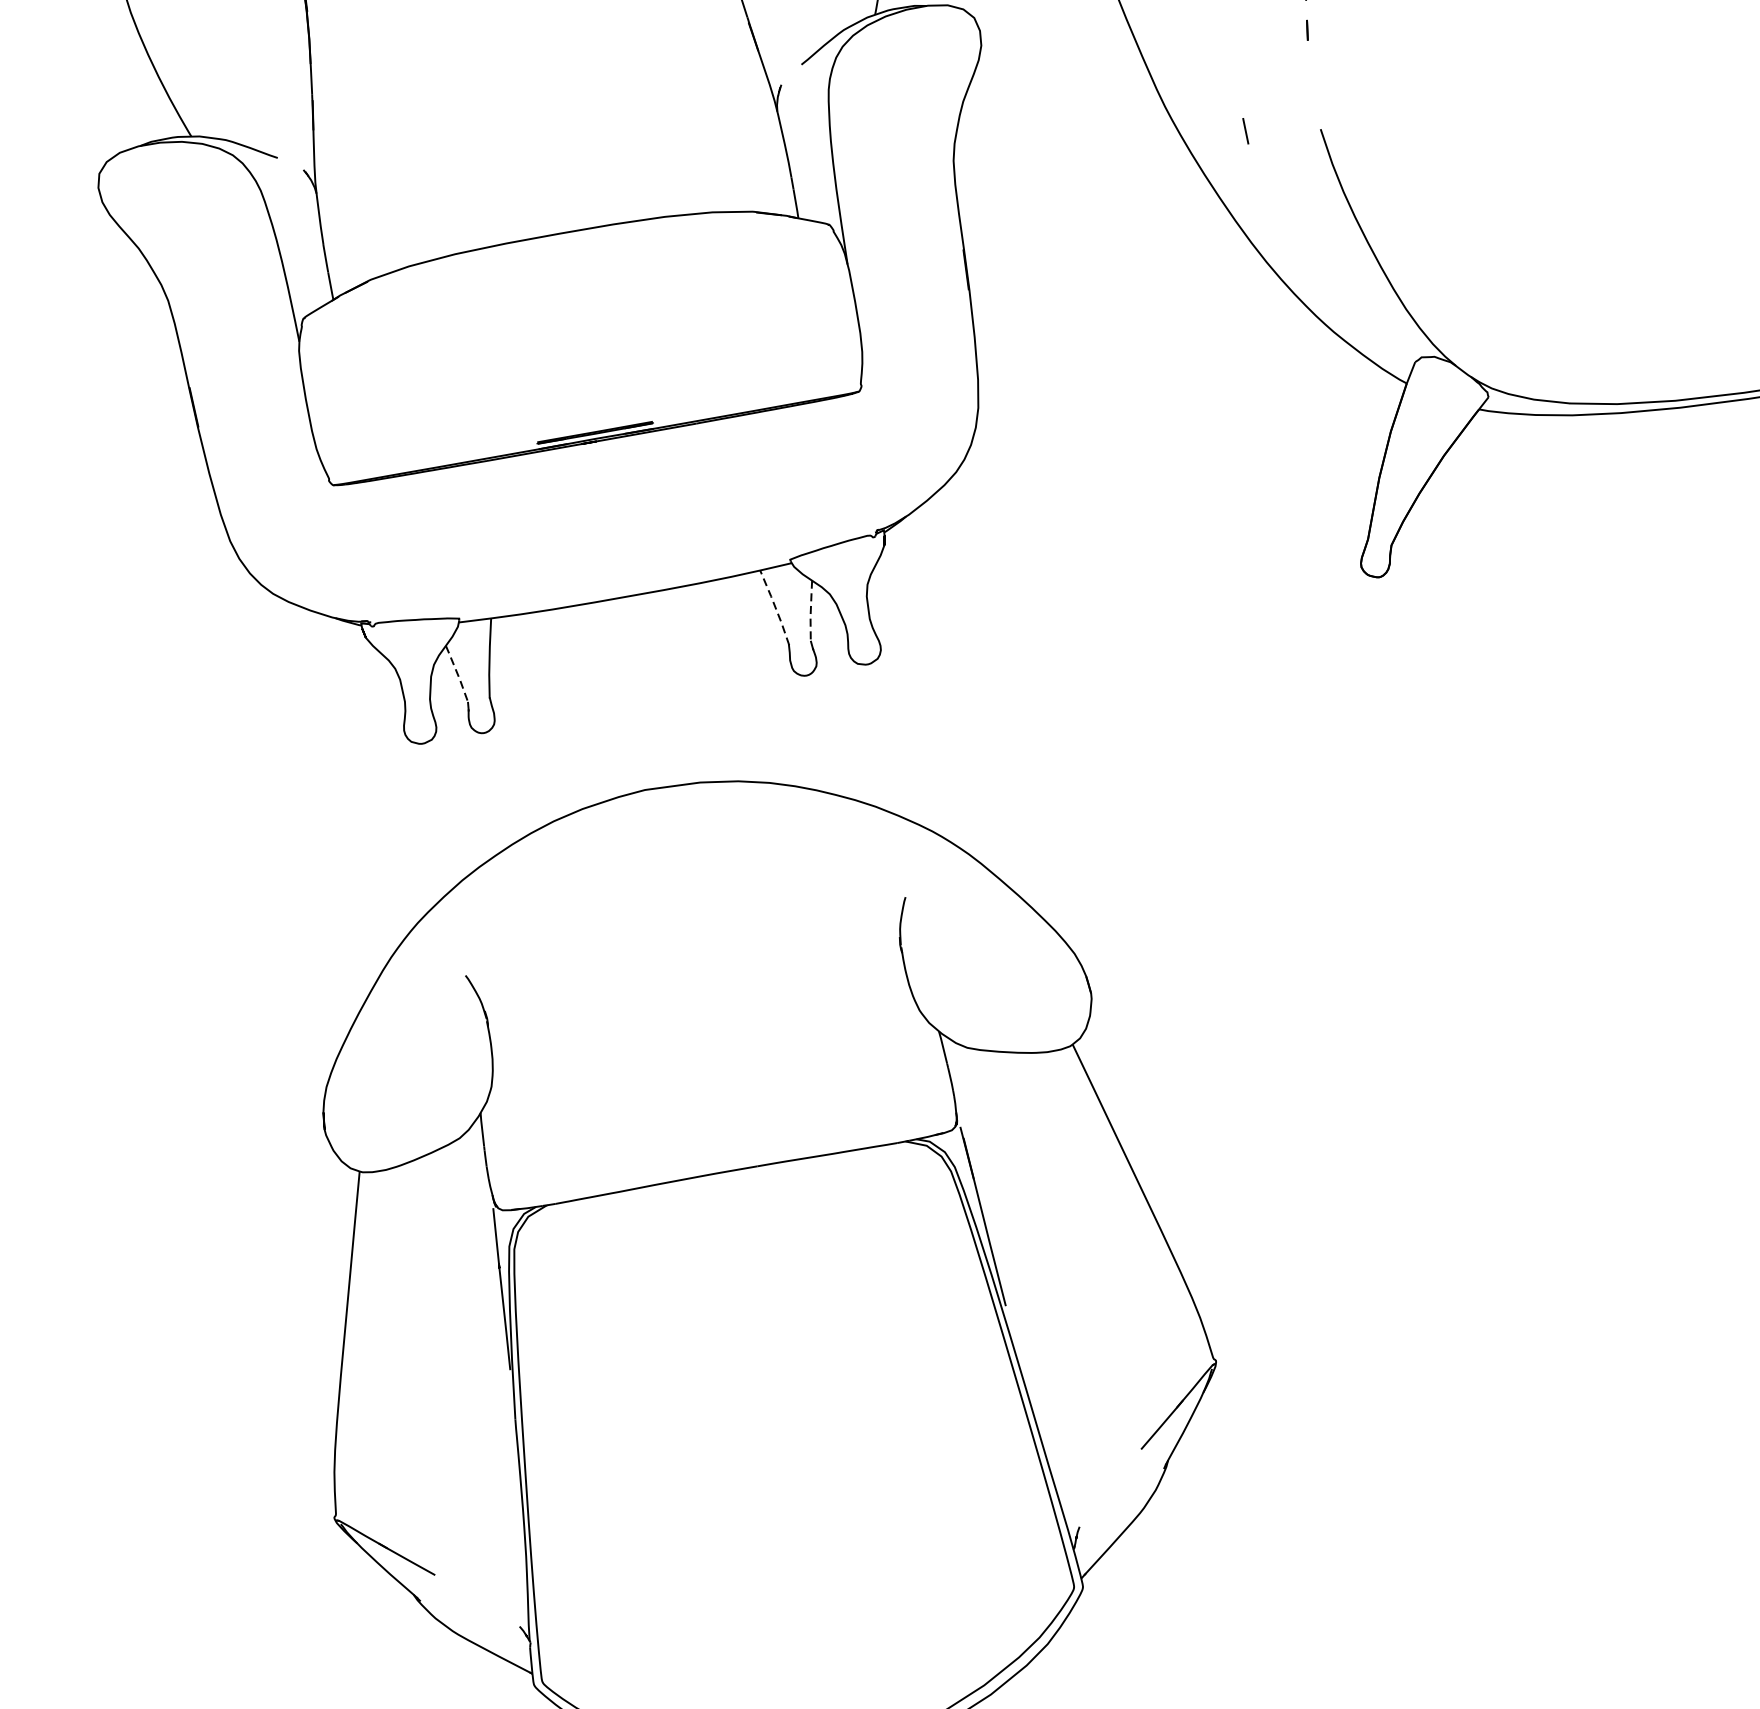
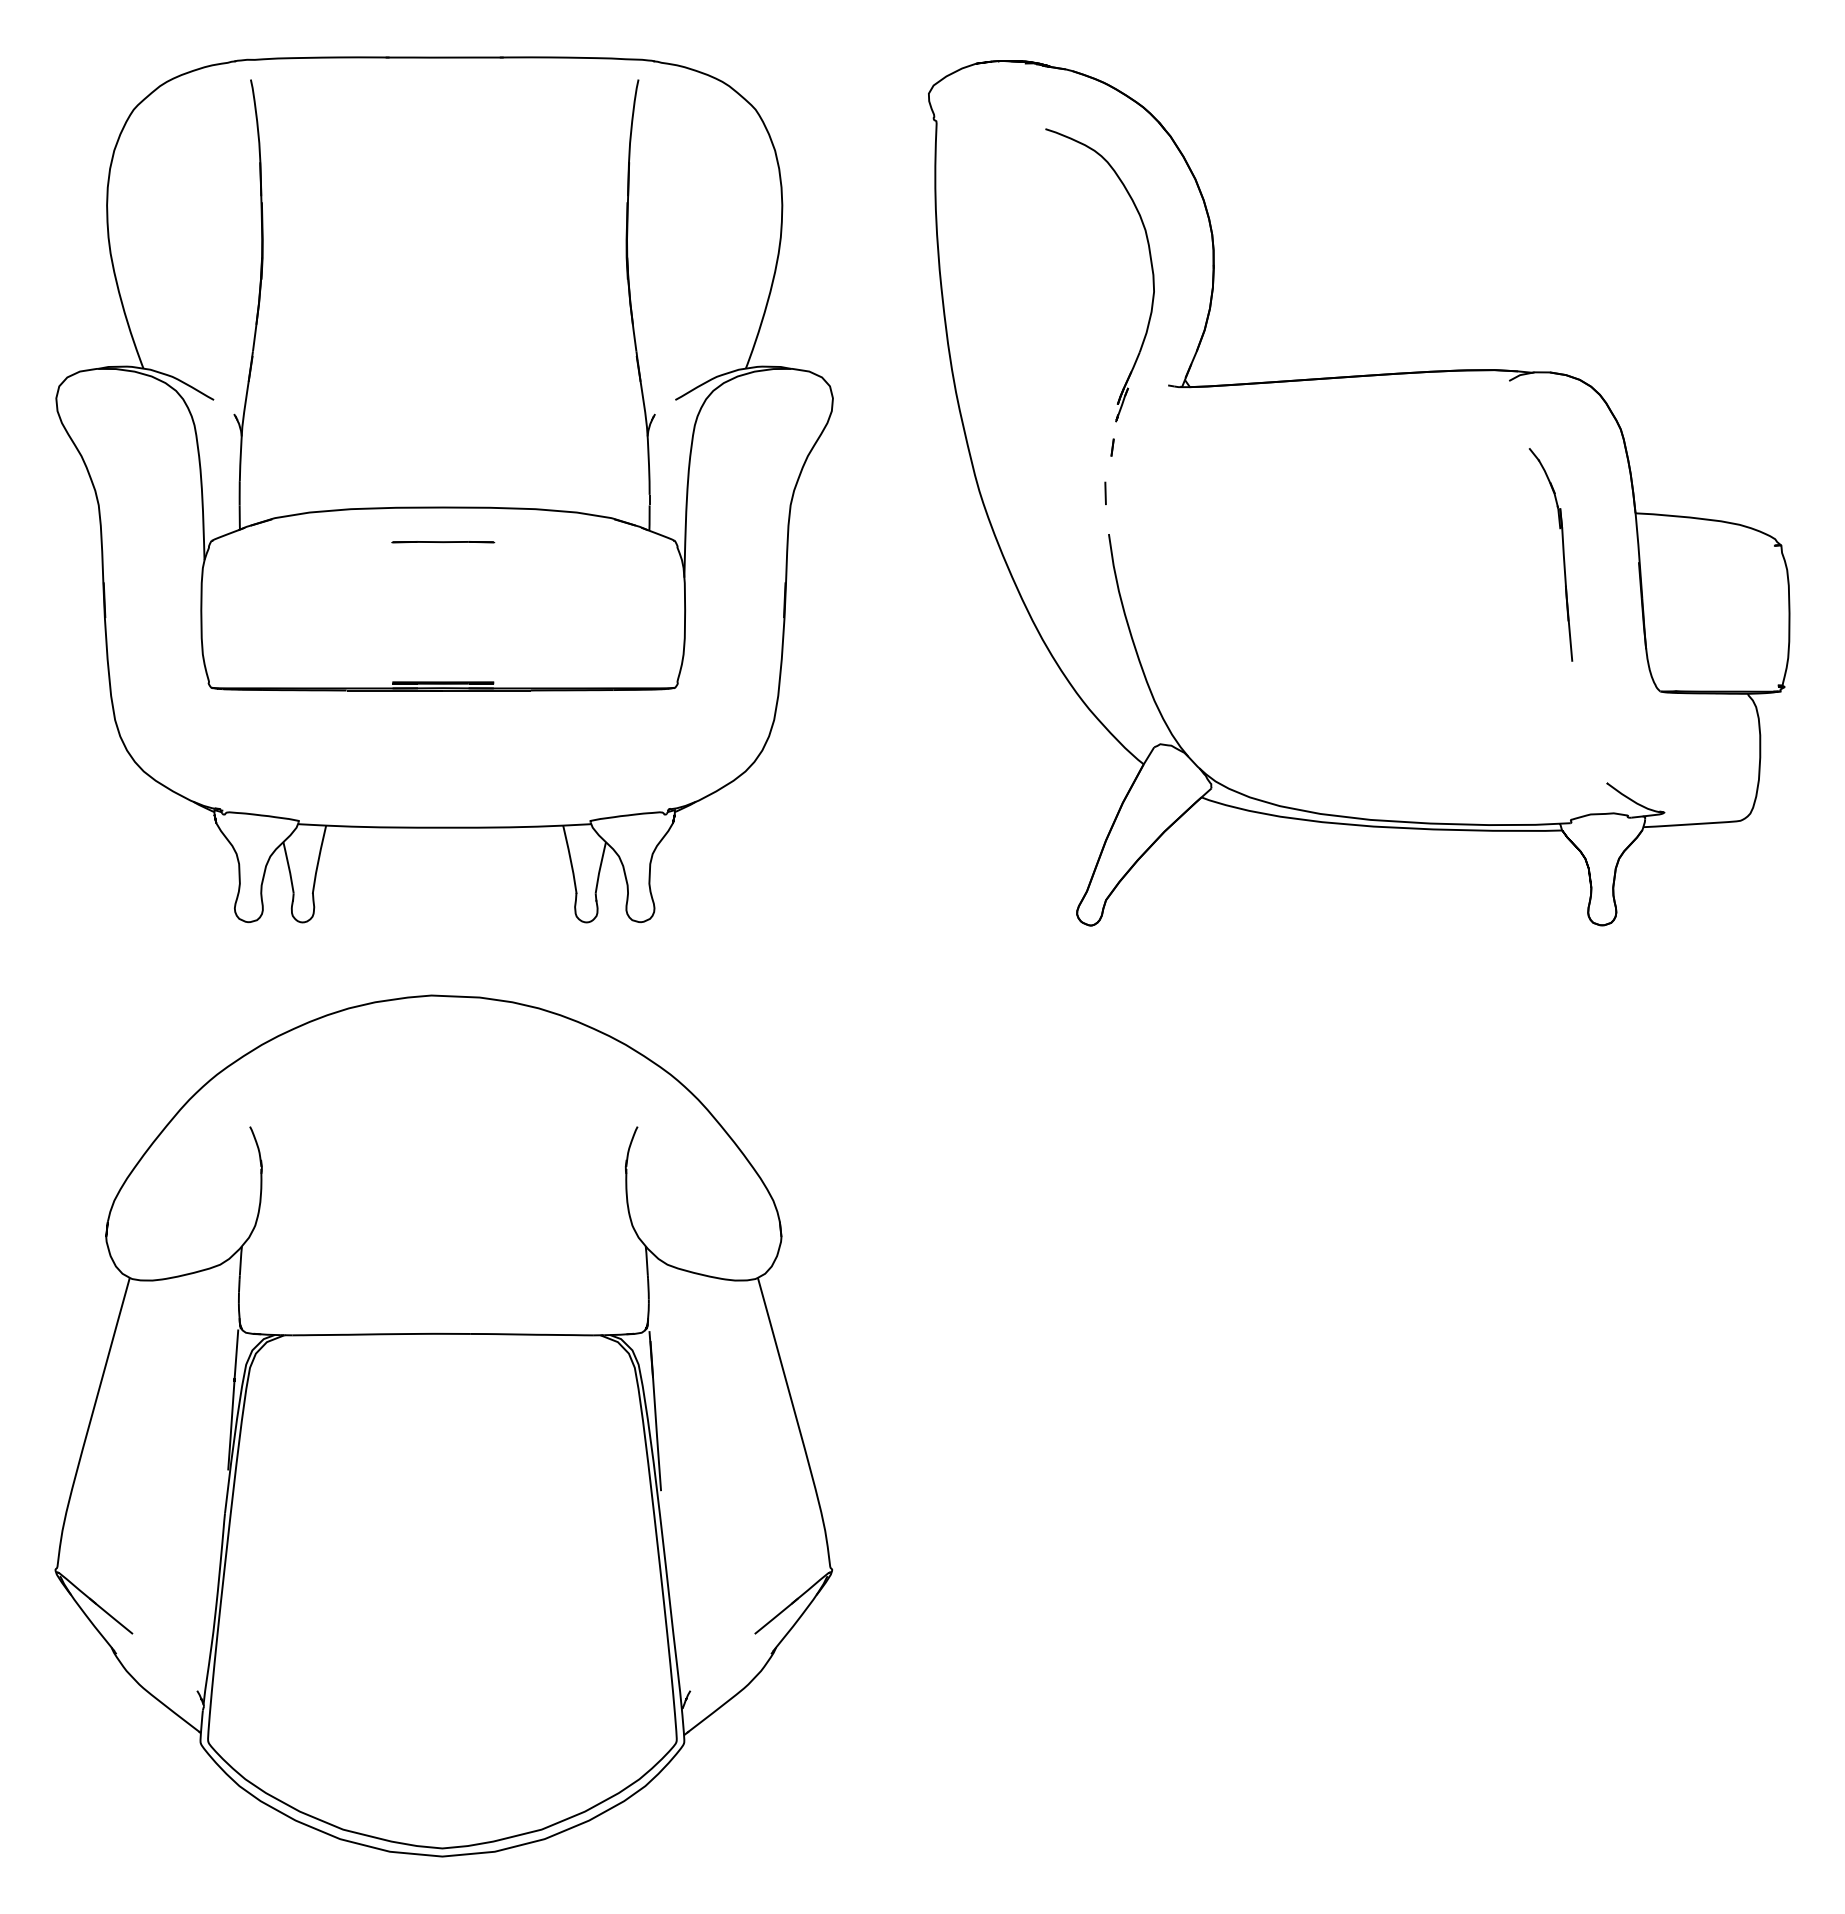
line: (1245, 131) -> (1105, 493), moved
line: (567, 273) -> (443, 542), added
line: (775, 607) -> (570, 859), dashed -> solid
line: (811, 610) -> (600, 867), dashed -> solid
line: (457, 673) -> (289, 867), dashed -> solid

